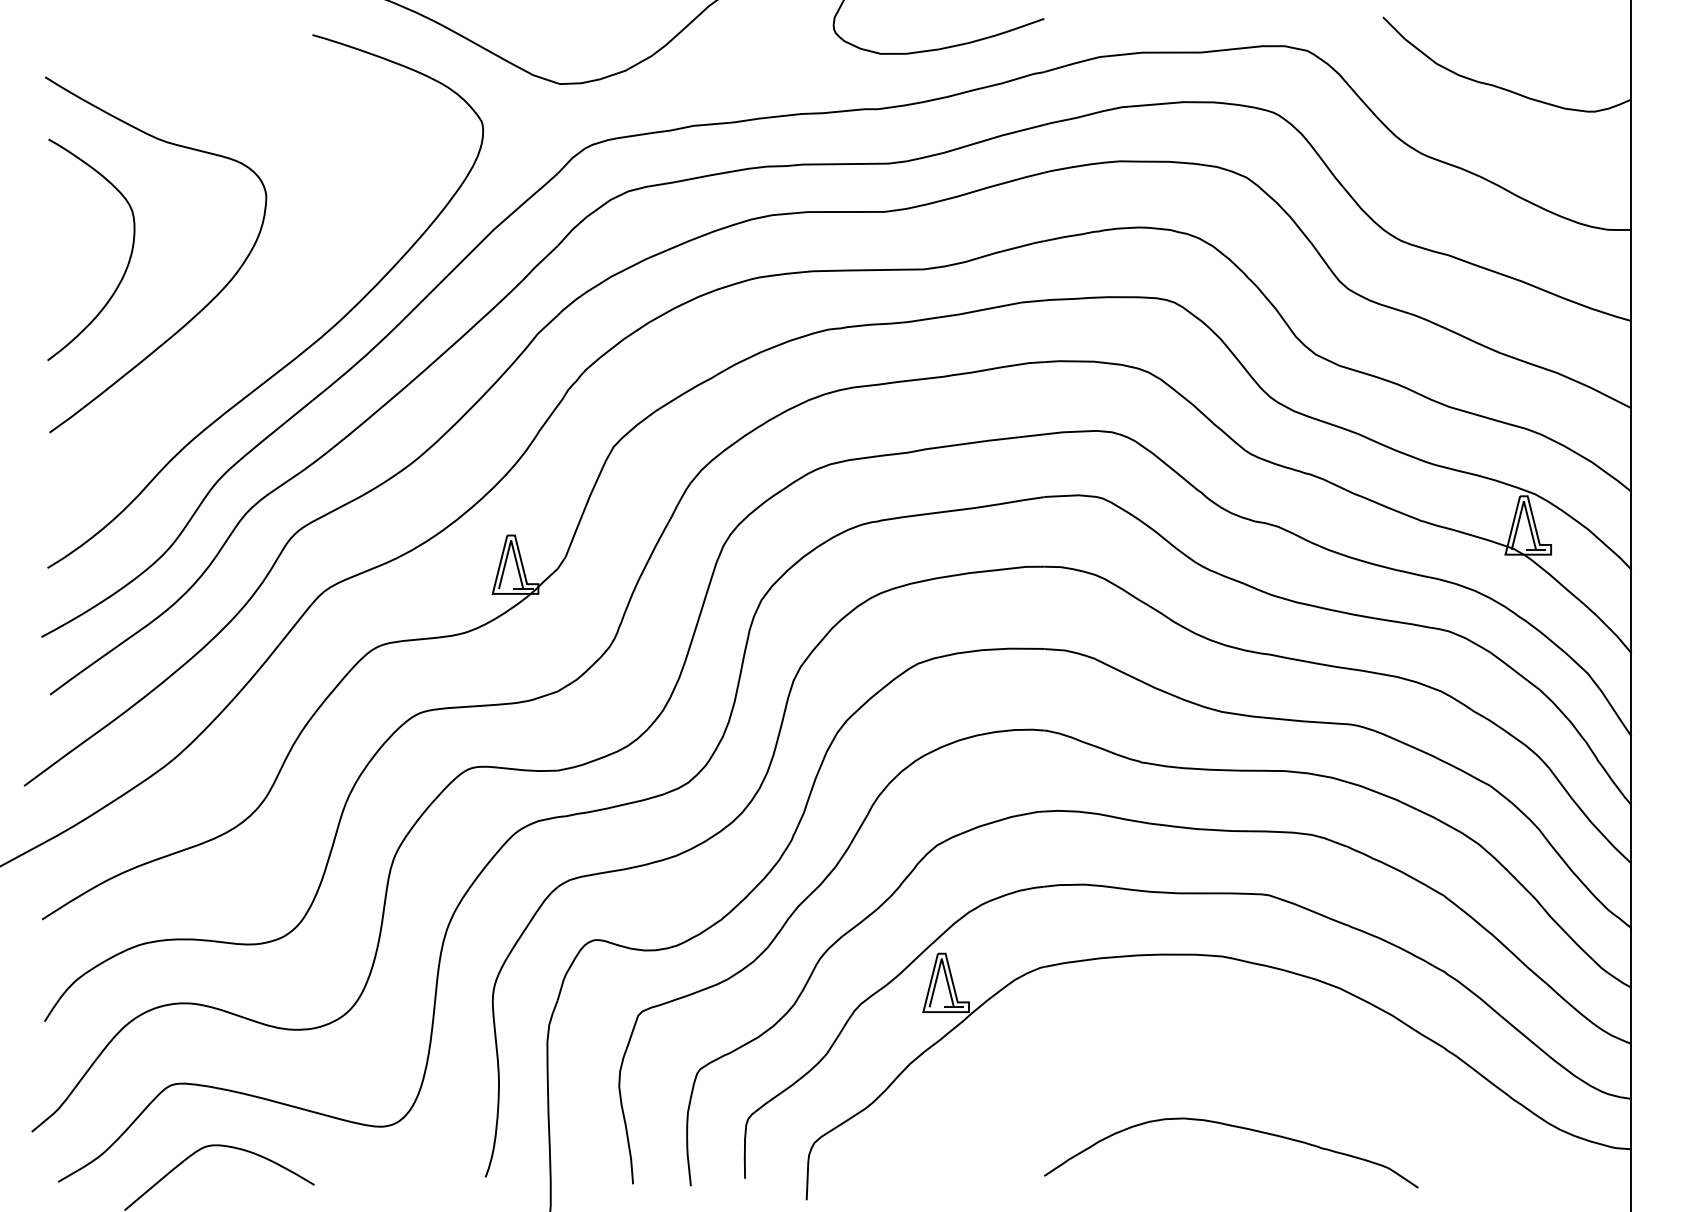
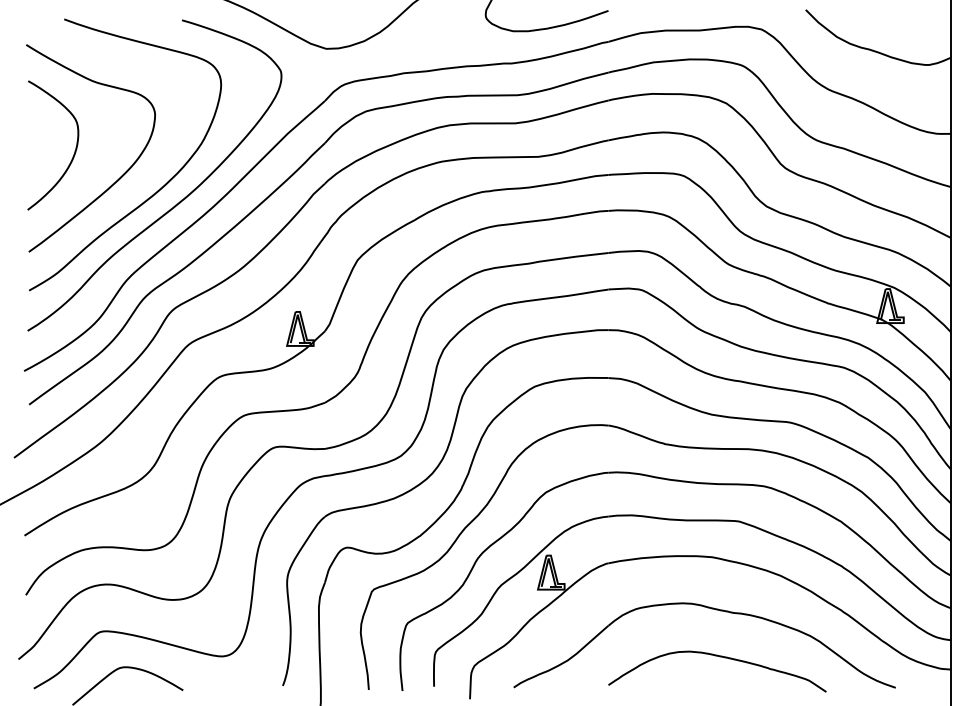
curve: (263, 332) -> (153, 193), added
part: (1221, 1046) -> (711, 609), added

